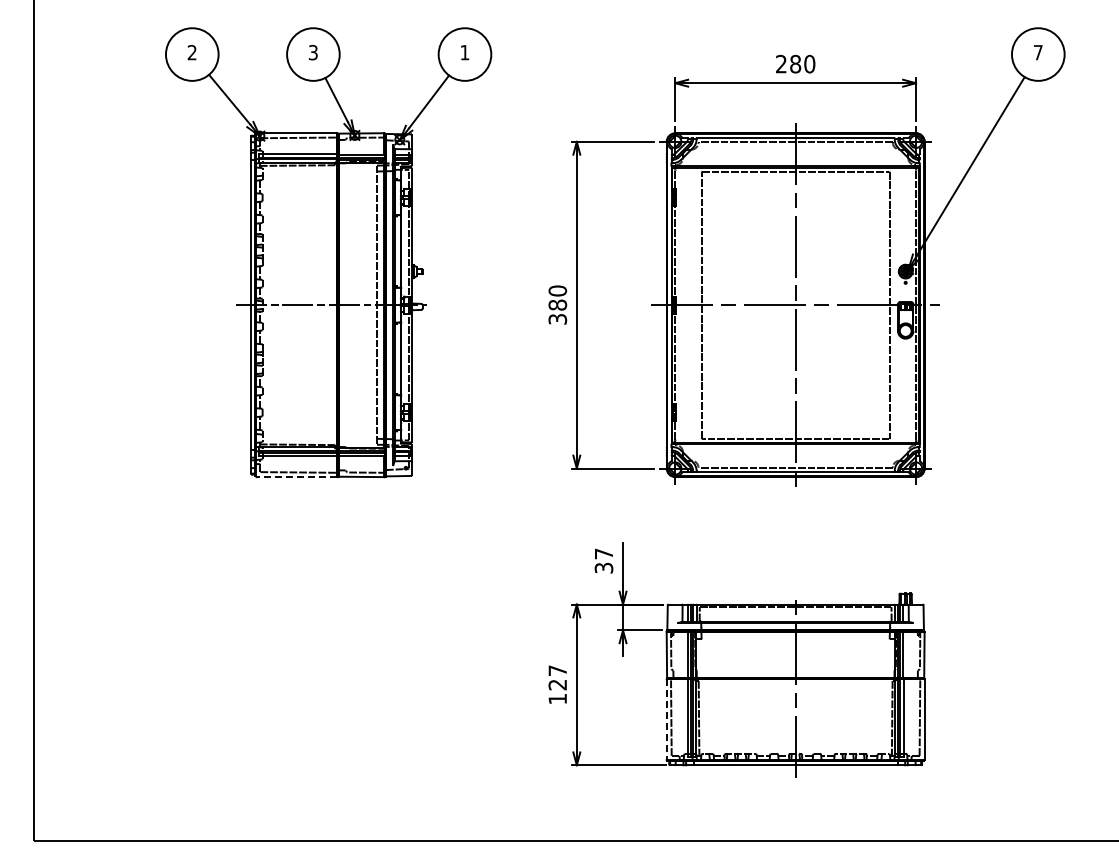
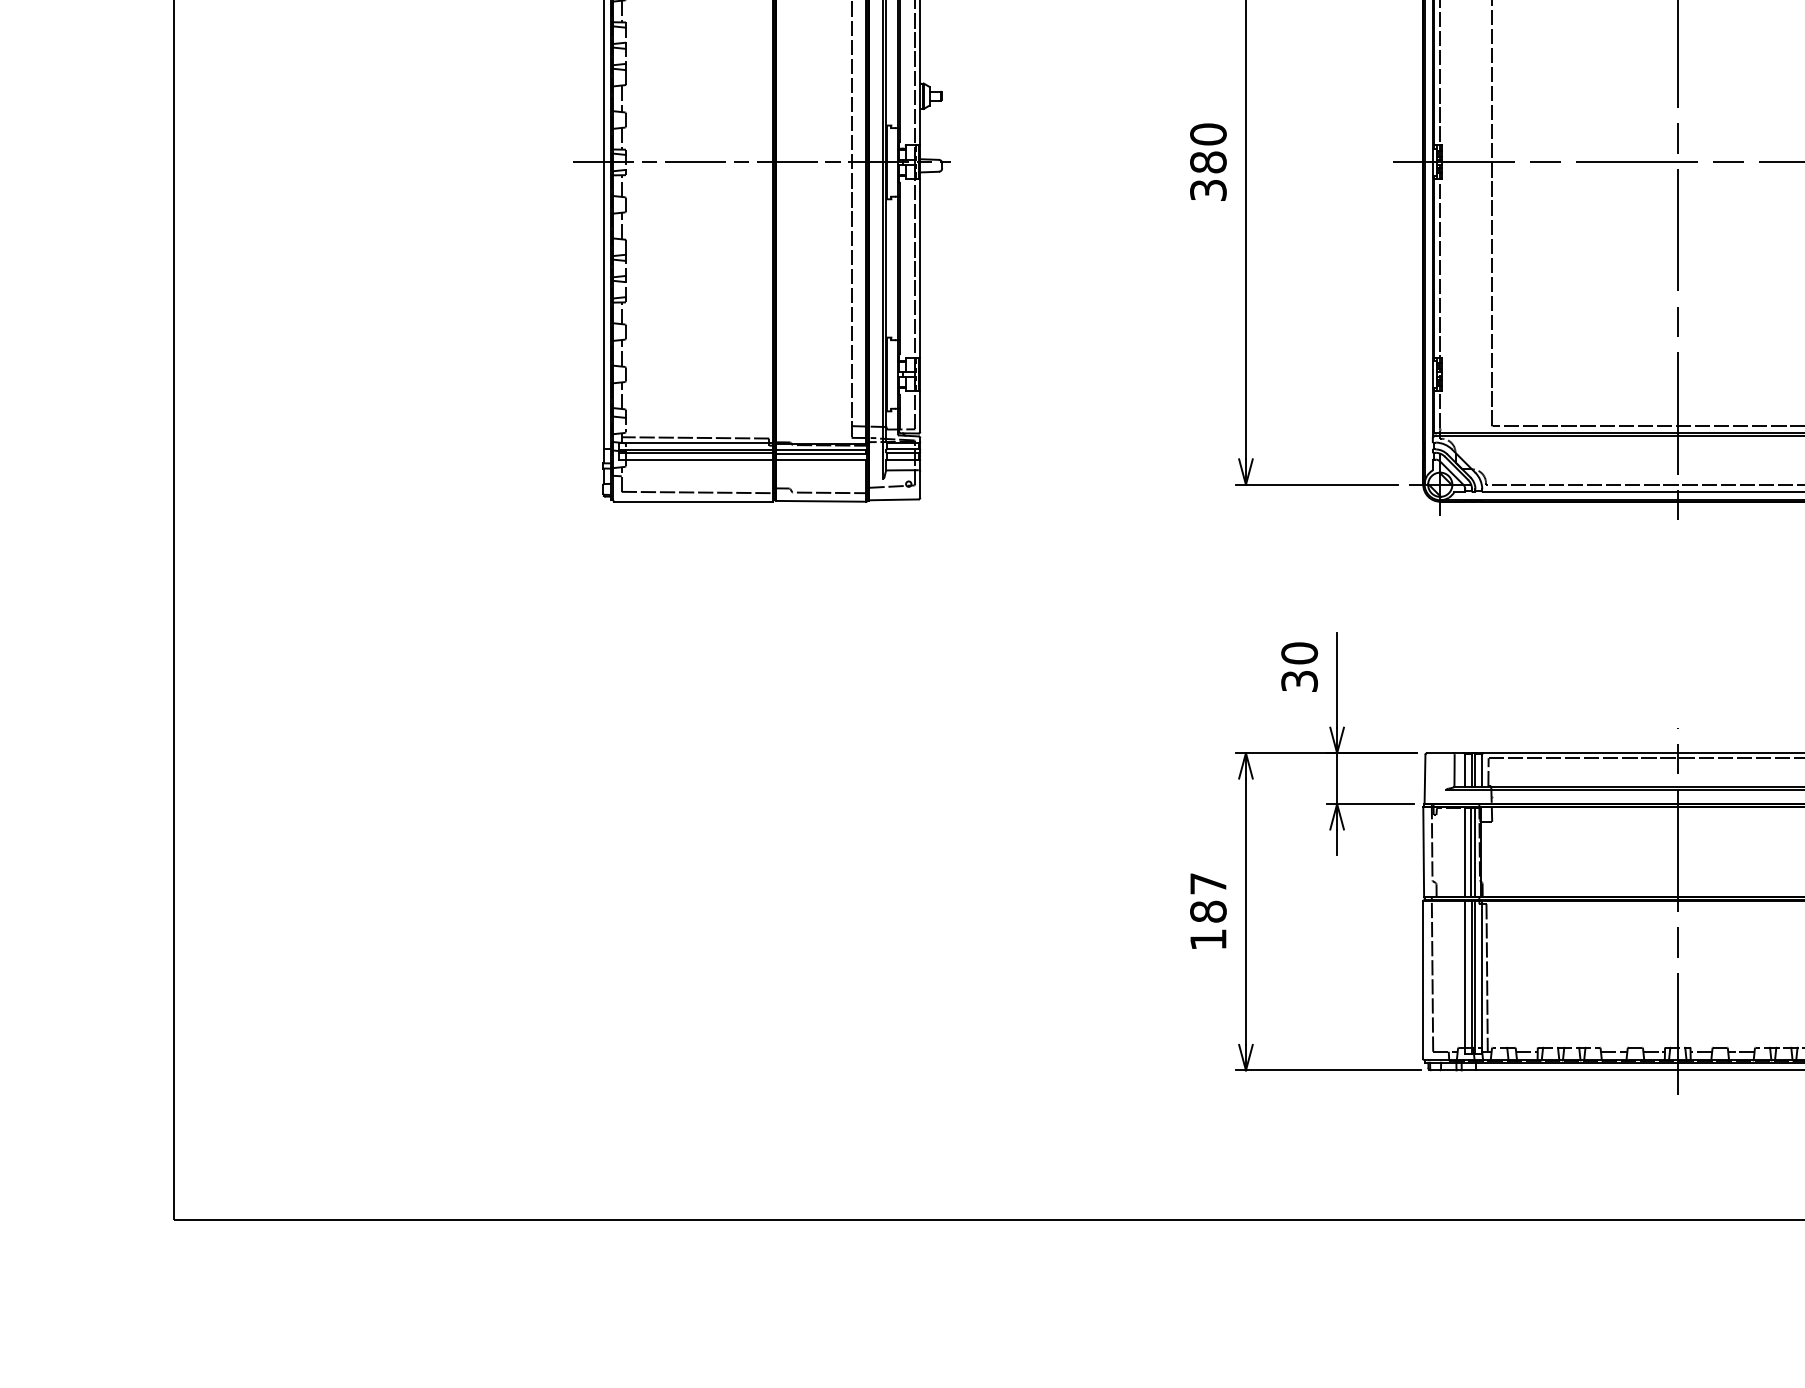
line: (296, 477) -> (692, 502), dashed -> solid
text: (603, 553) -> (1298, 652), 37 -> 30
text: (557, 684) -> (1207, 910), 127 -> 187
line: (666, 720) -> (1422, 981), dashed -> solid

